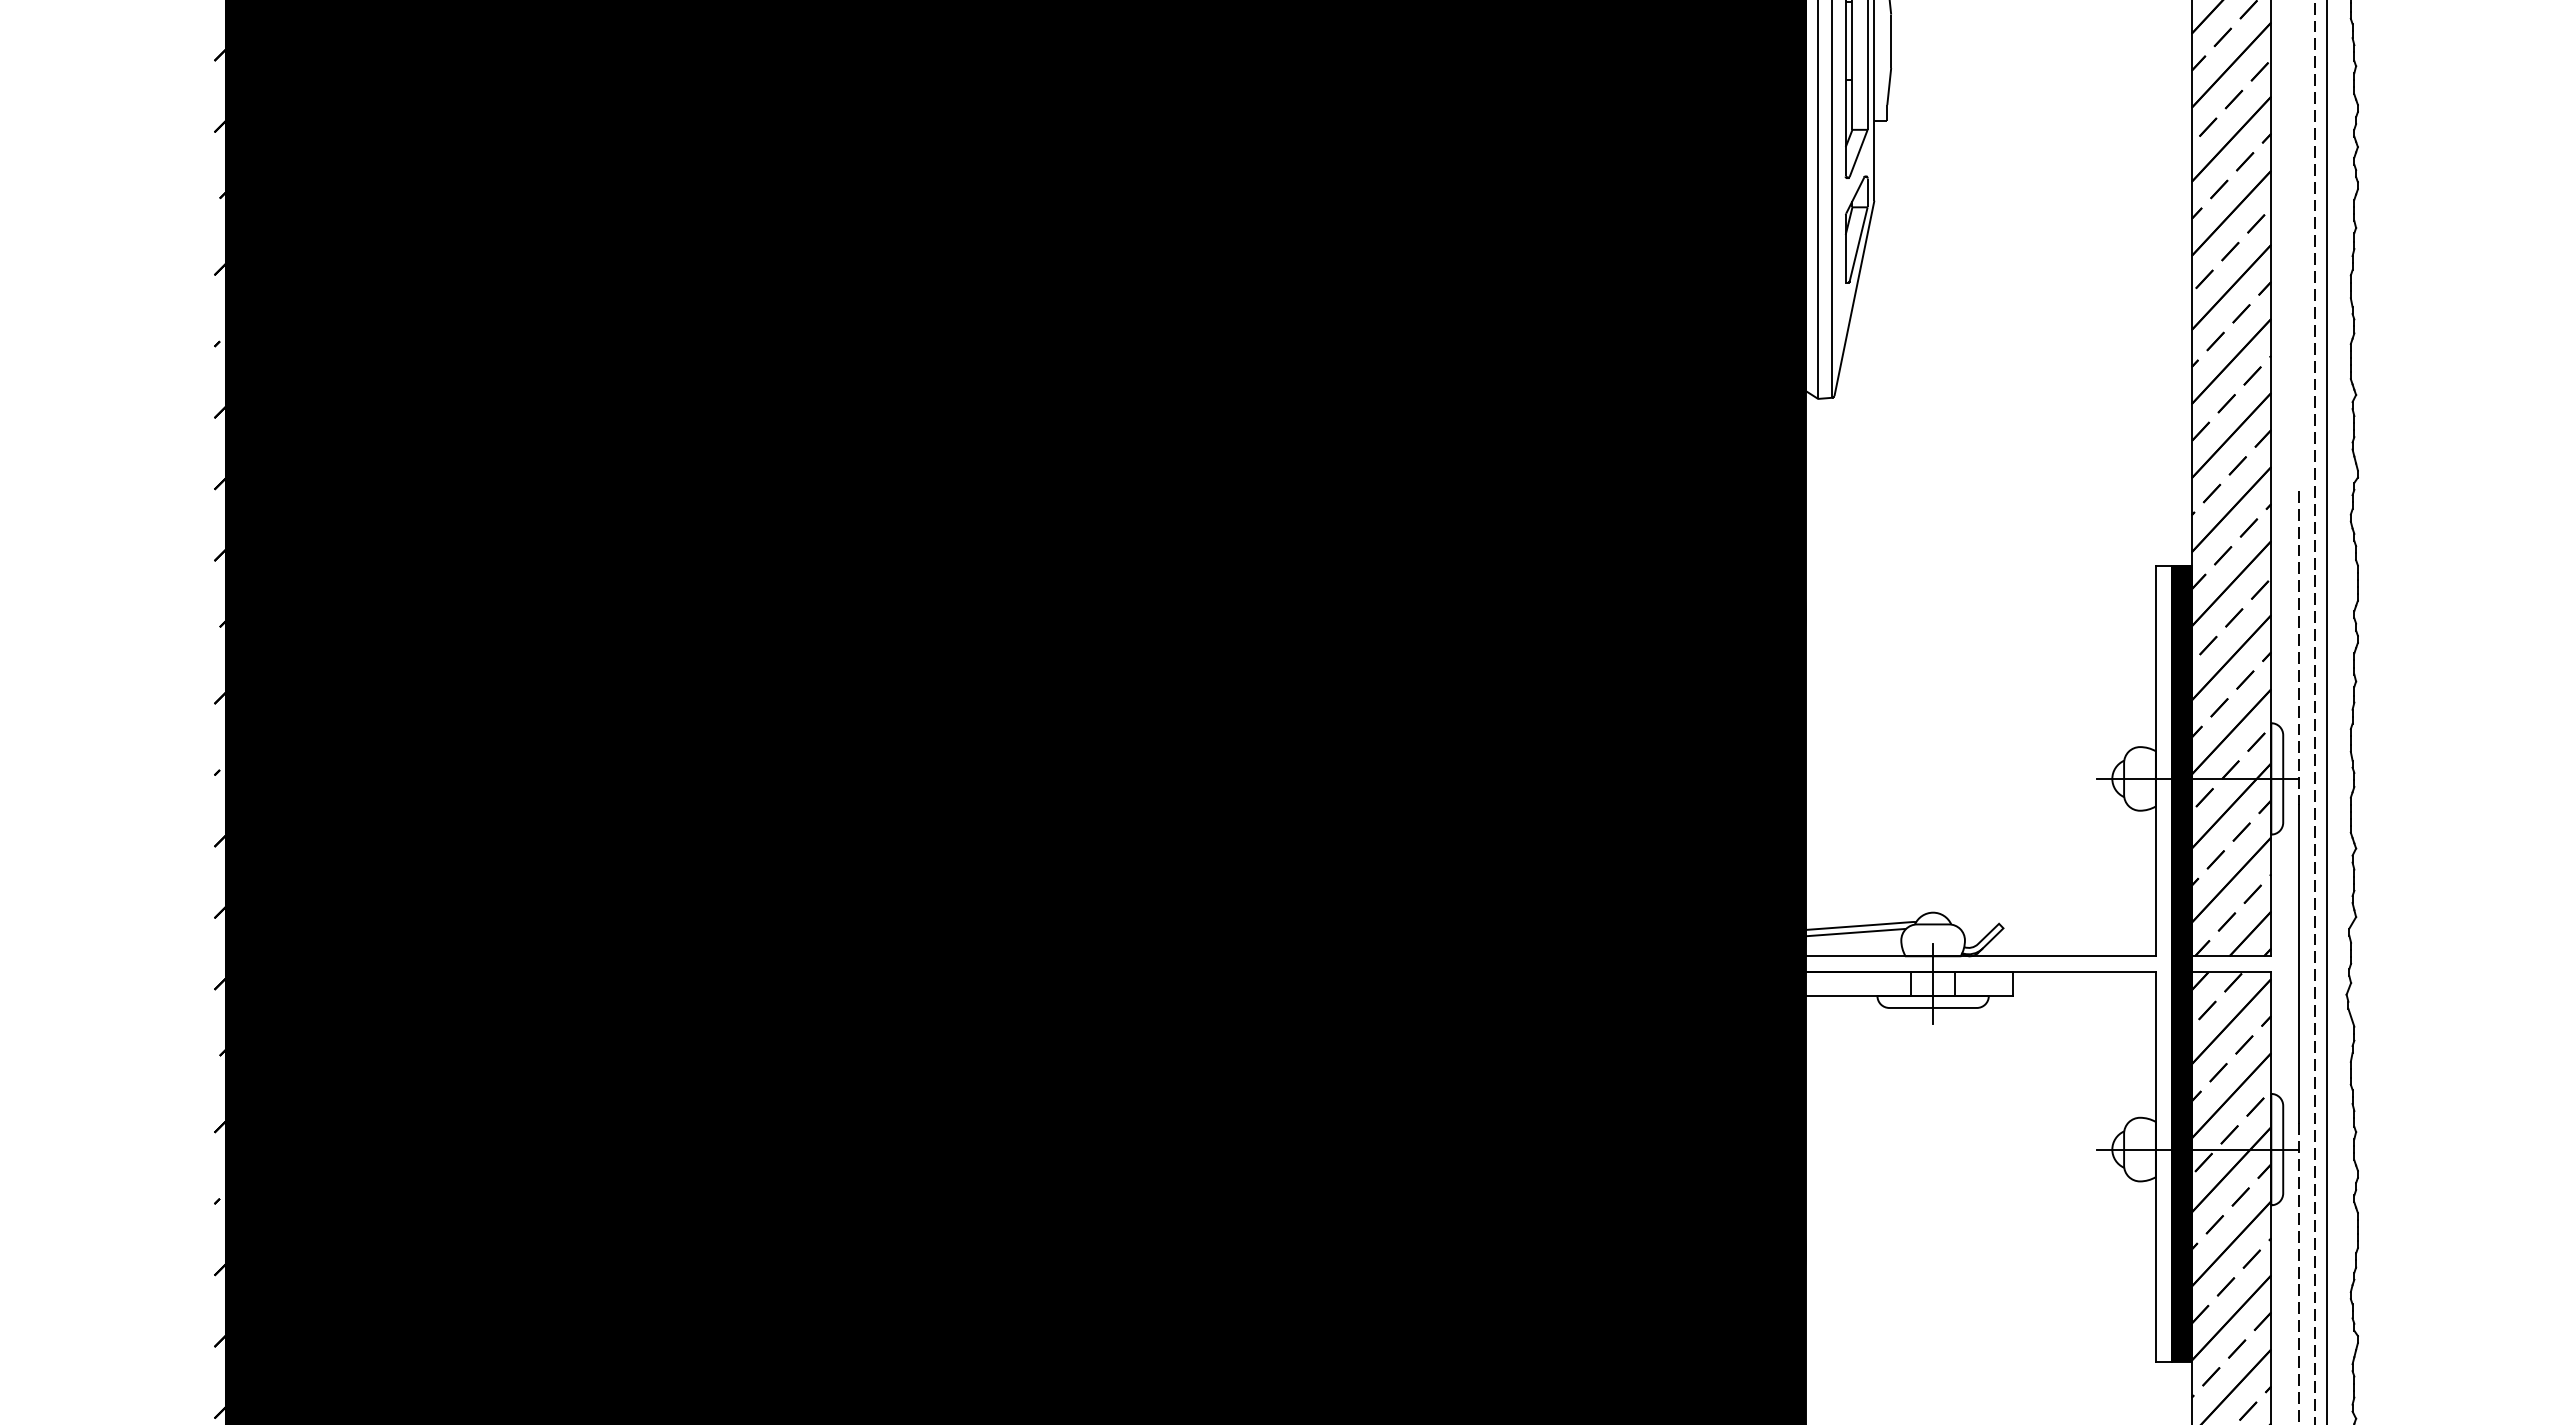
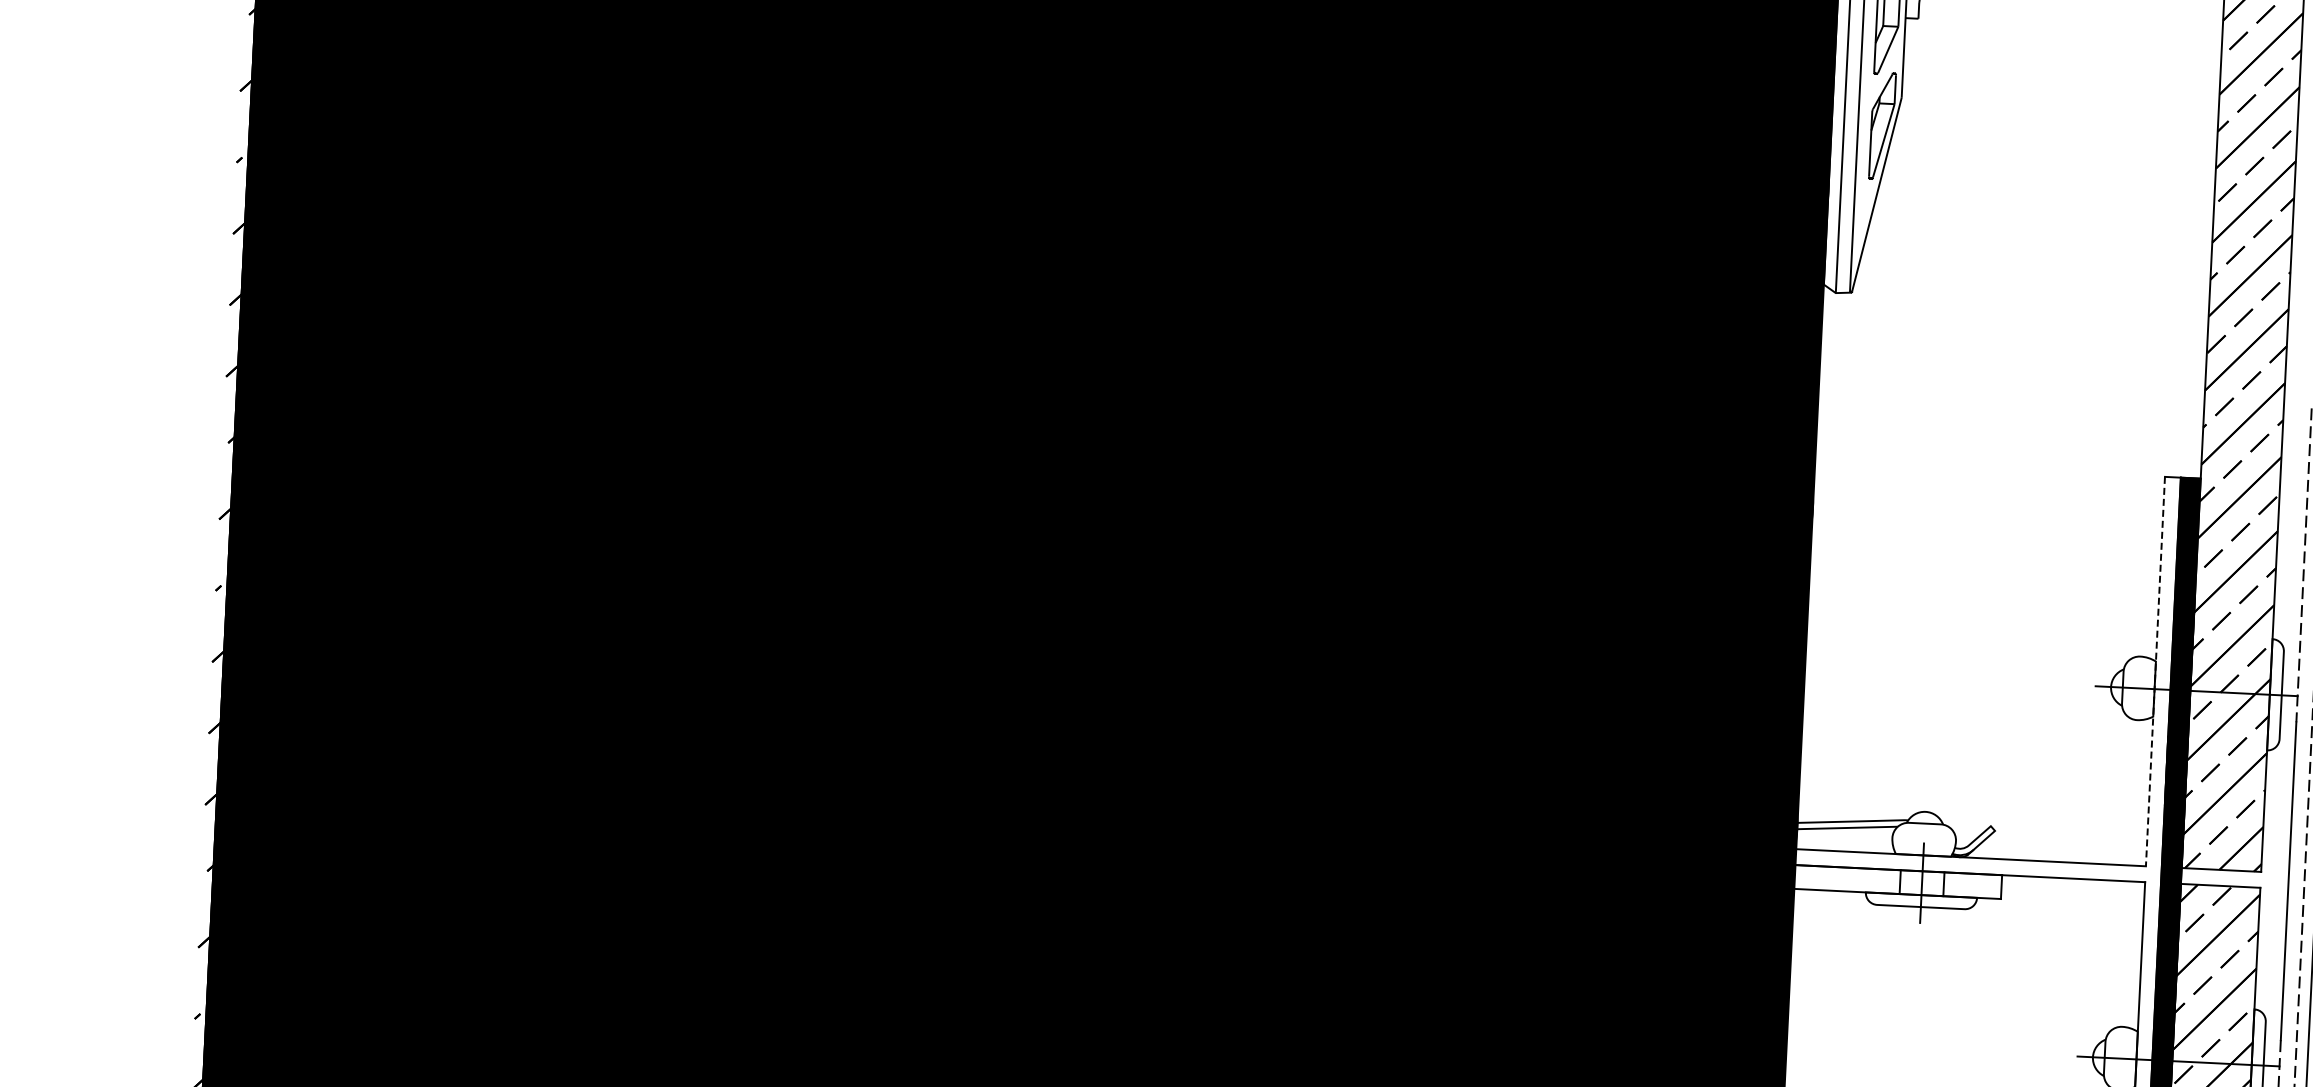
line: (2155, 761) -> (2155, 671), solid -> dashed

